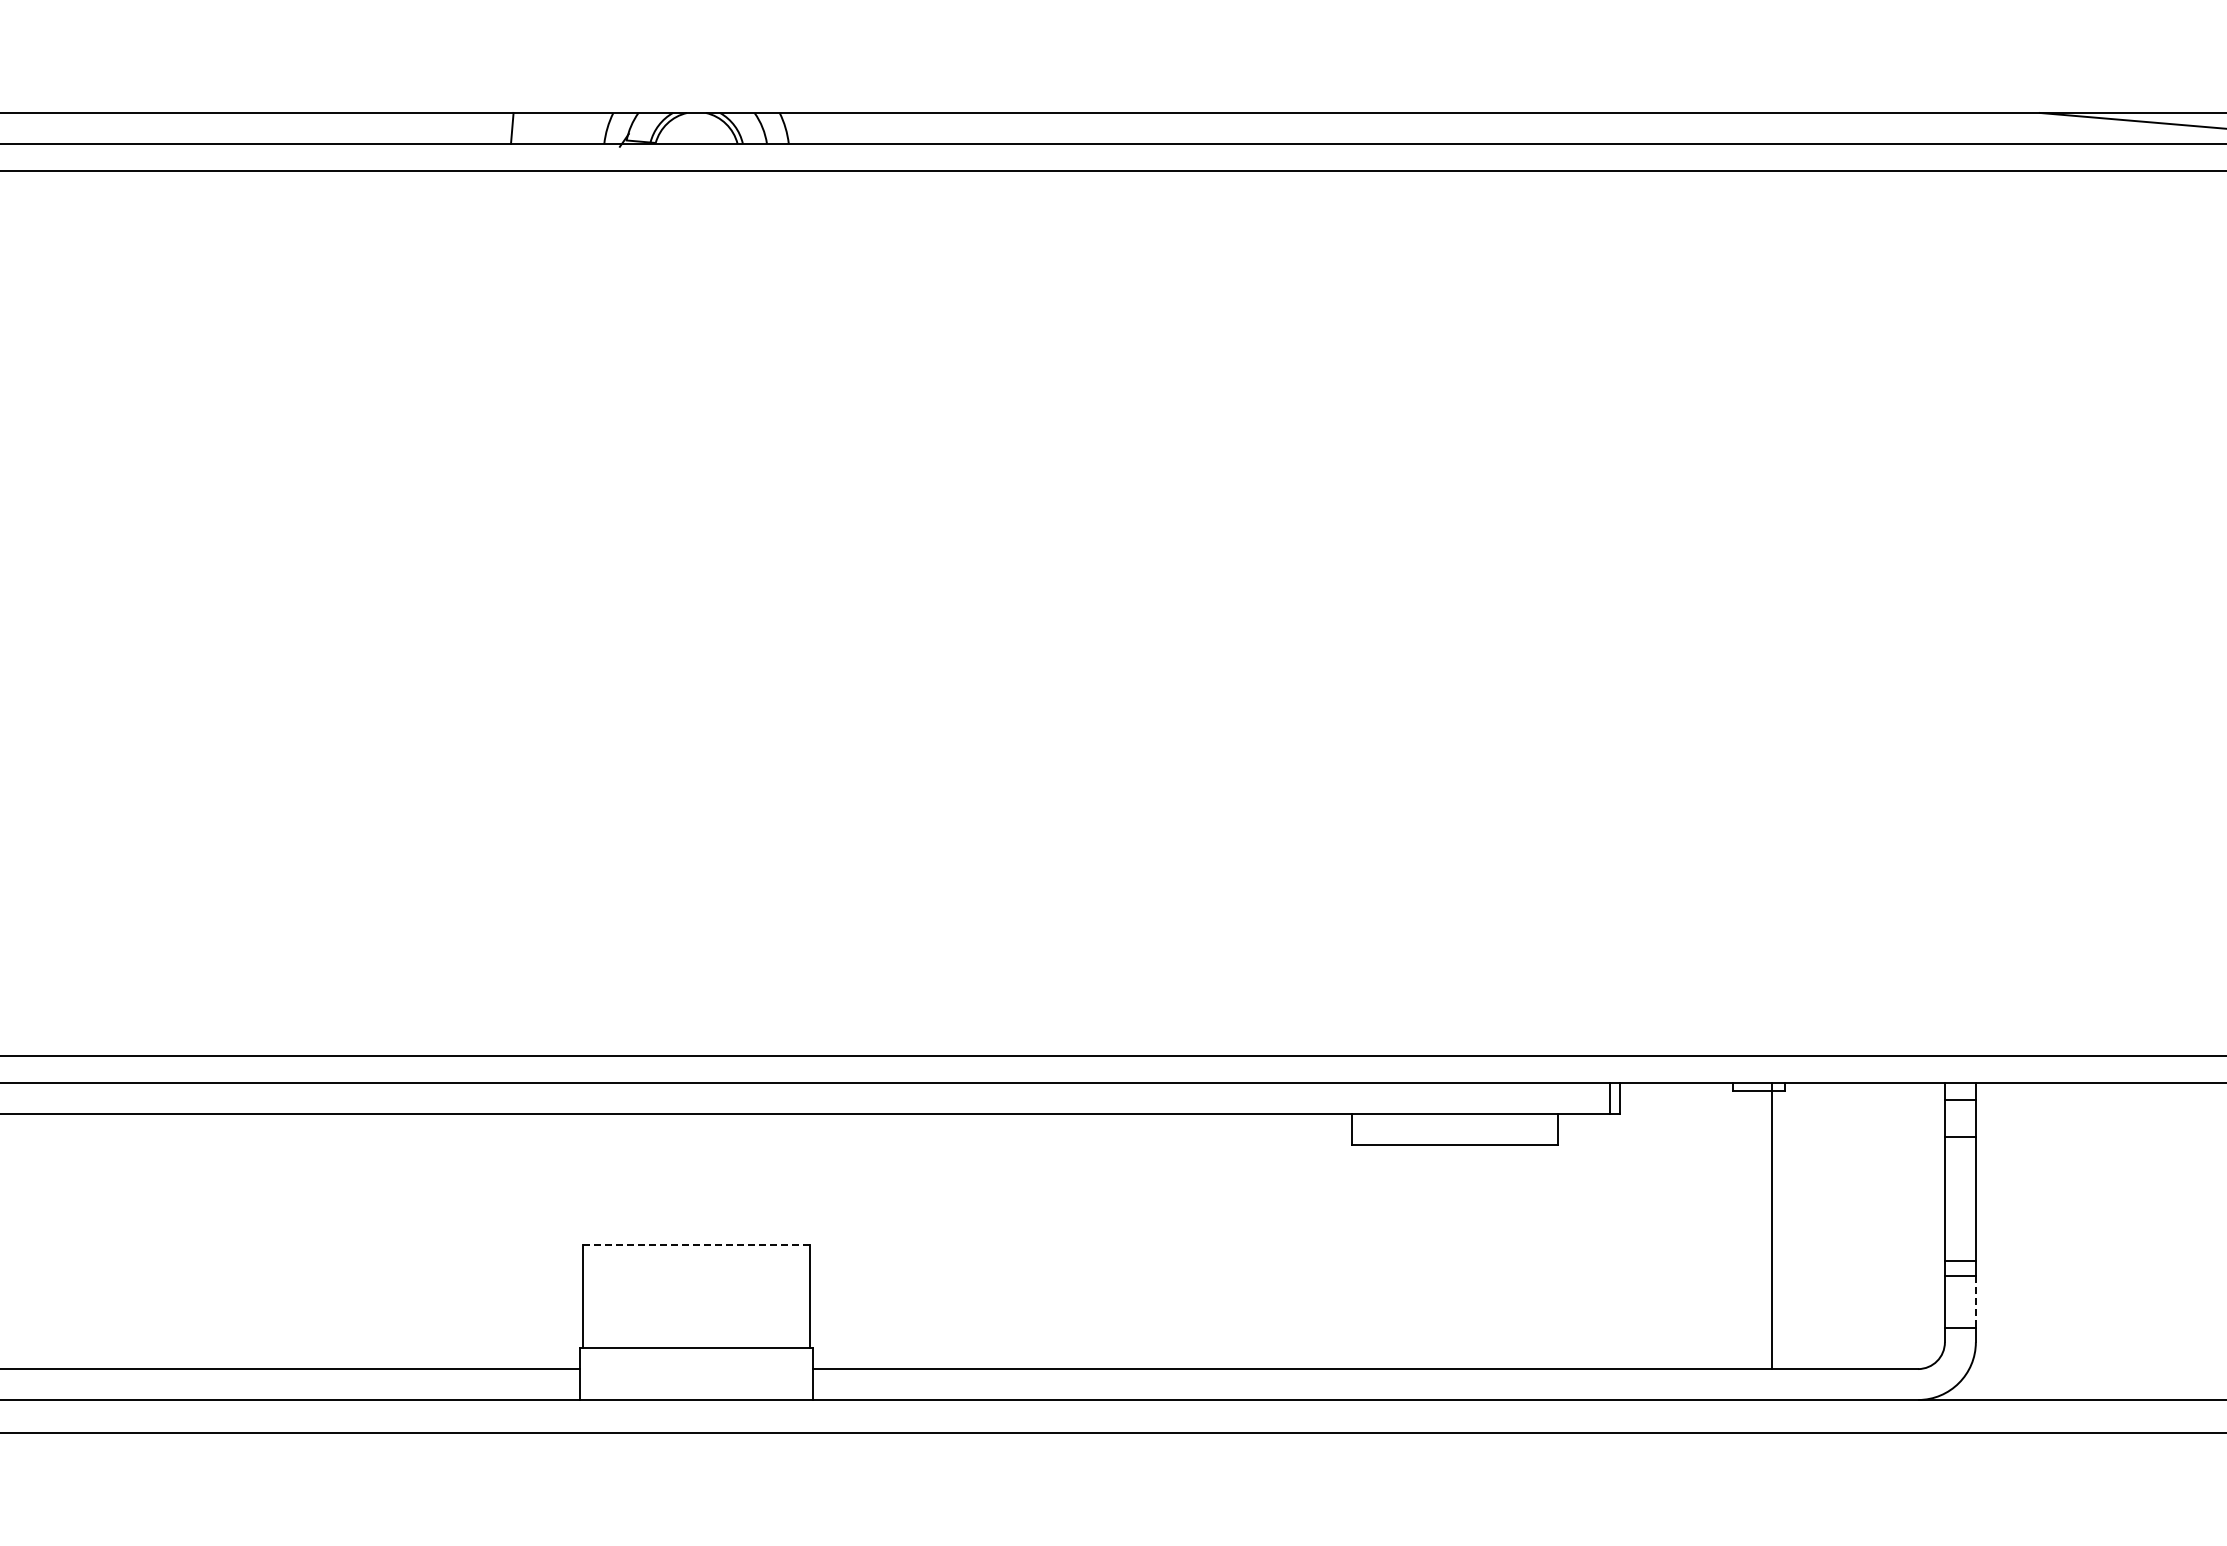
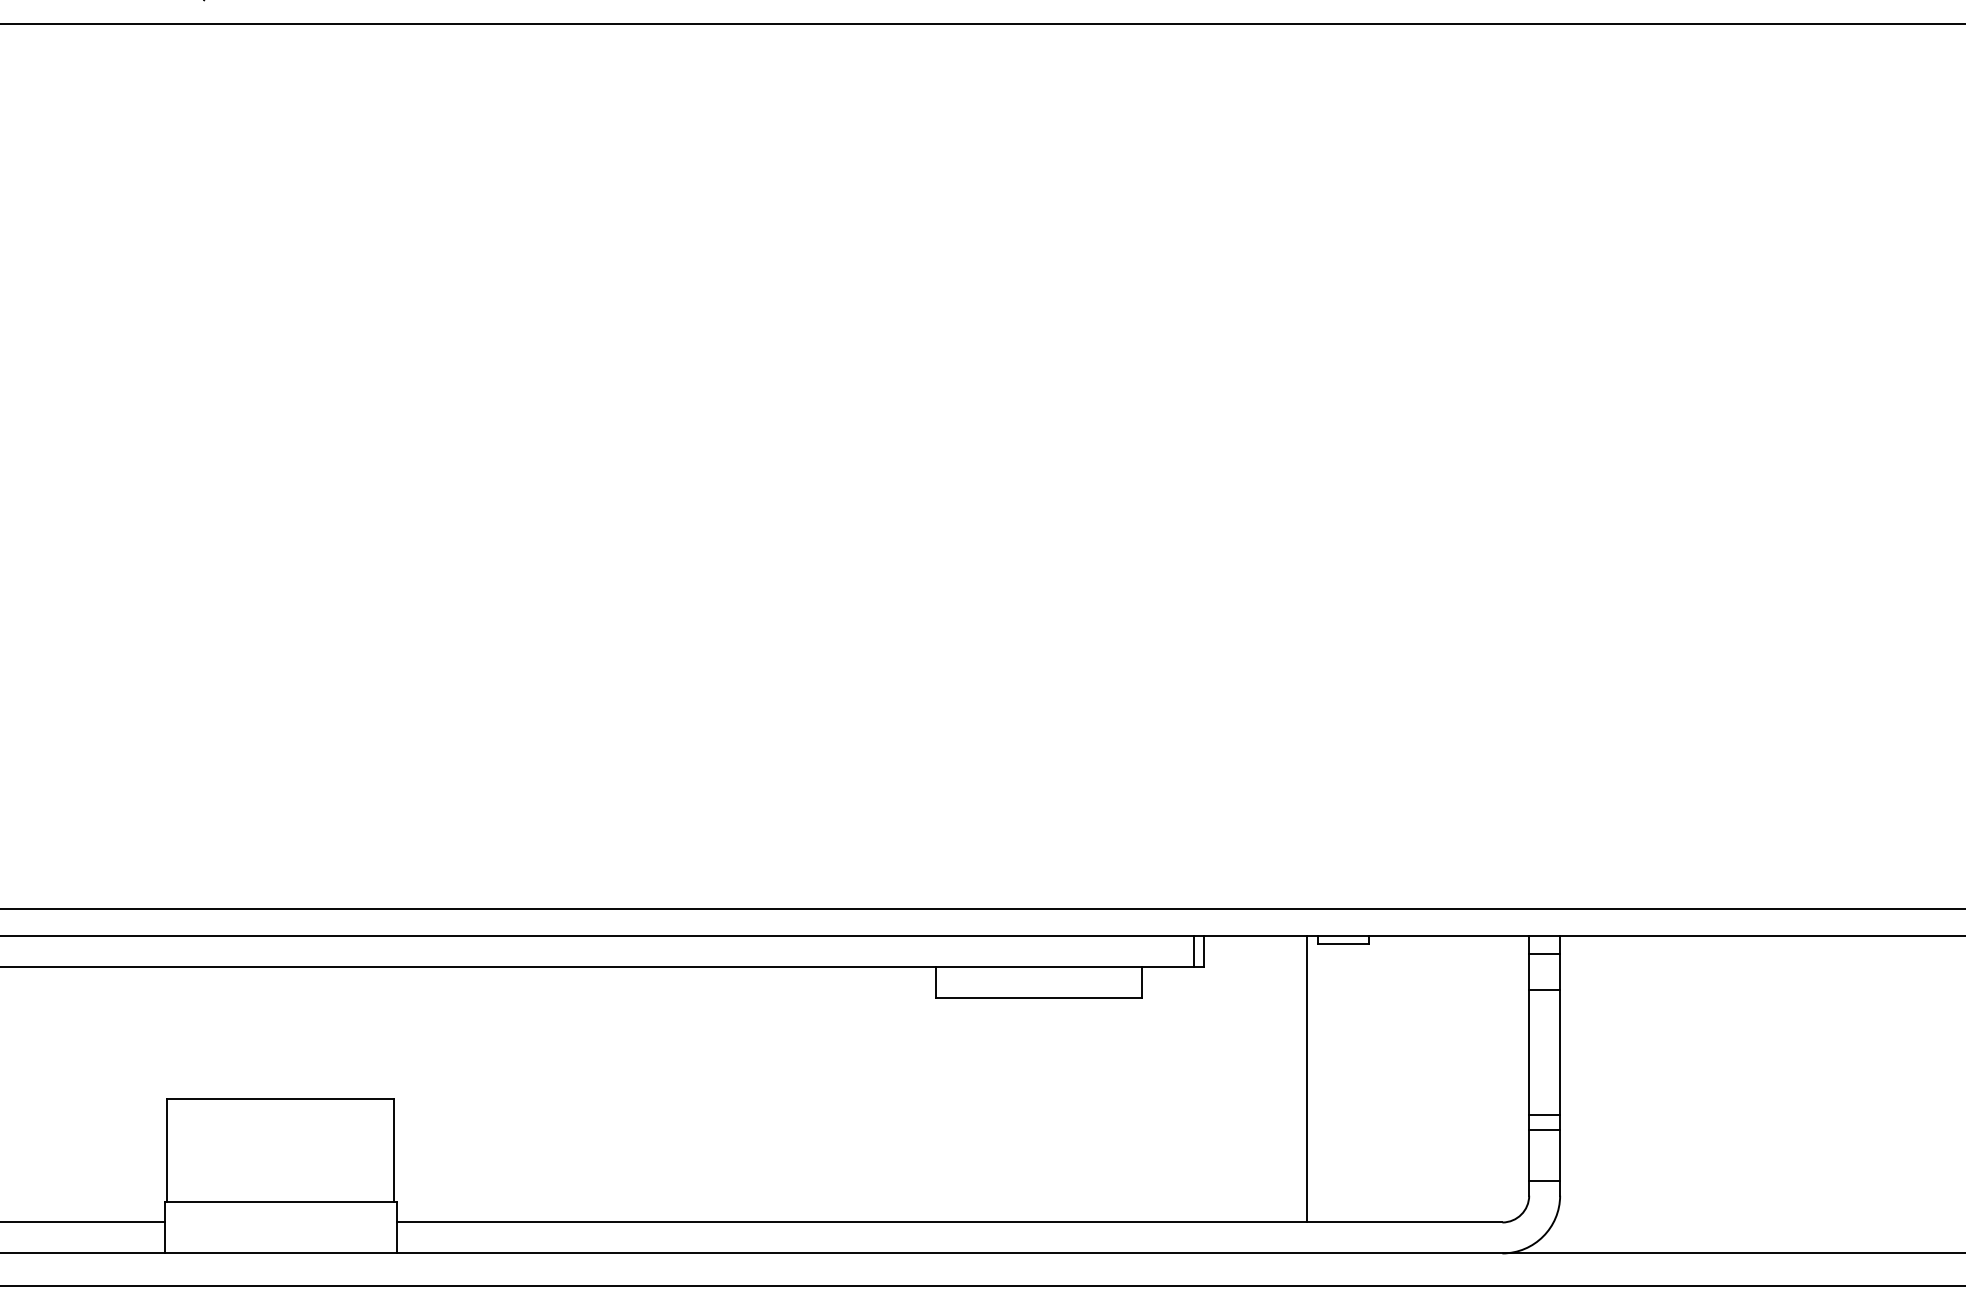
line: (1772, 1225) -> (1307, 1078), moved
line: (696, 1245) -> (280, 1098), dashed -> solid
line: (1975, 1302) -> (1559, 1155), dashed -> solid

